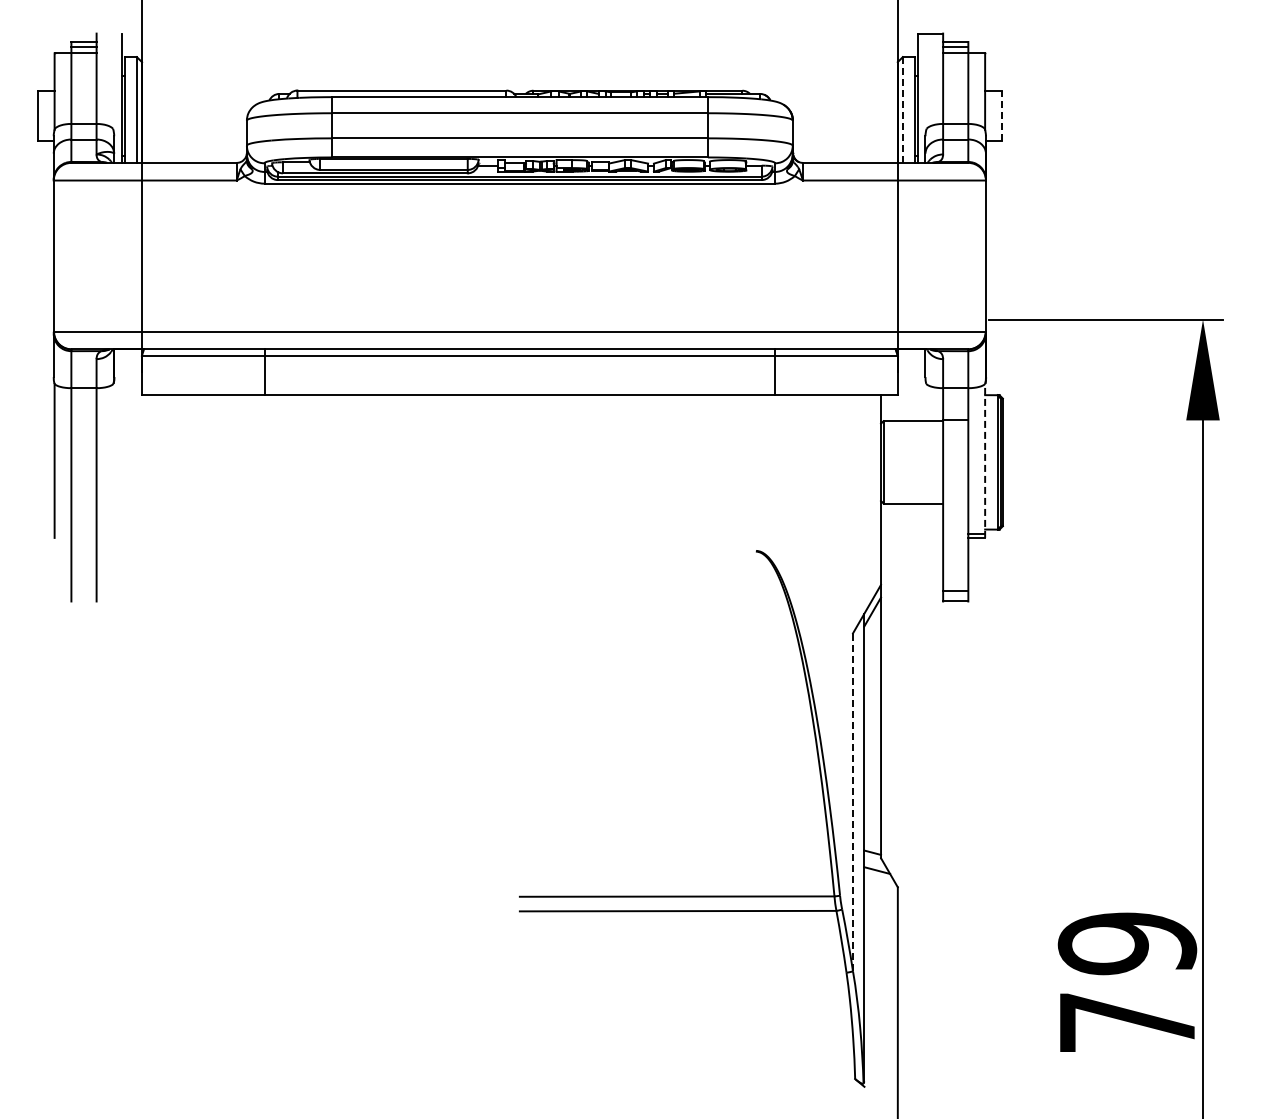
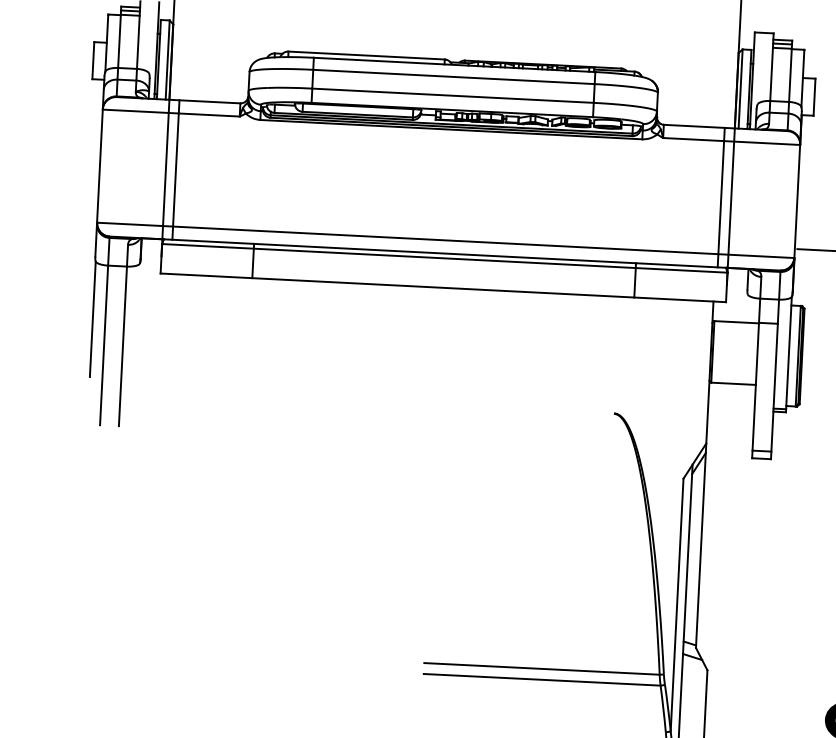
line: (902, 110) -> (740, 89), dashed -> solid
line: (1001, 115) -> (814, 96), dashed -> solid
line: (155, 255) -> (176, 169), added
line: (884, 255) -> (721, 197), added
line: (985, 460) -> (789, 354), dashed -> solid
line: (852, 802) -> (676, 605), dashed -> solid

